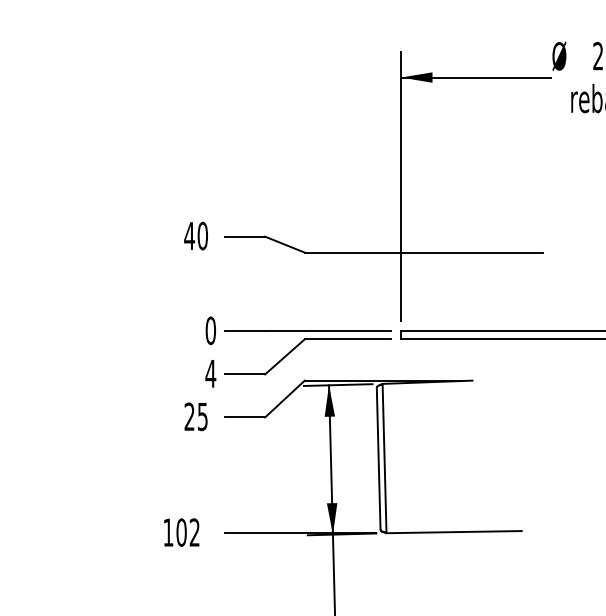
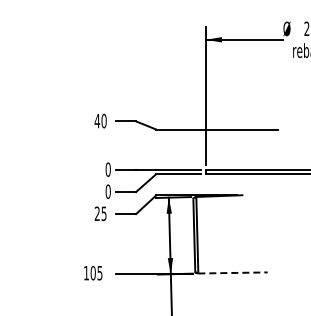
text: (209, 373) -> (107, 191), 4 -> 0
text: (193, 531) -> (99, 272), 102 -> 105
line: (455, 531) -> (233, 272), solid -> dashed

